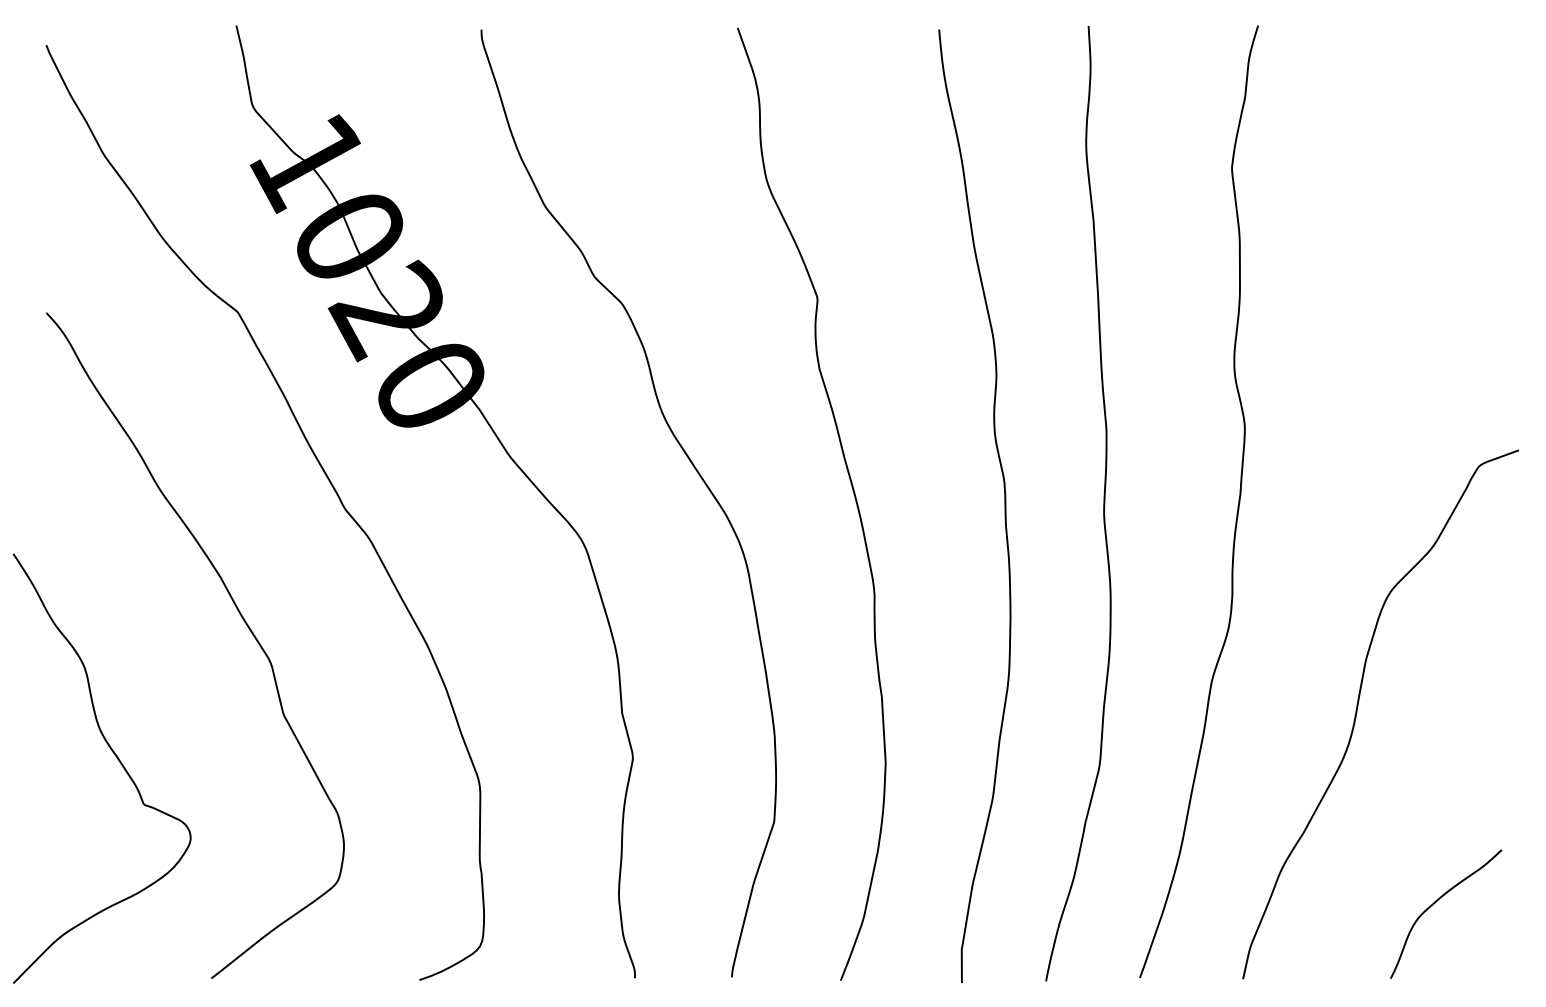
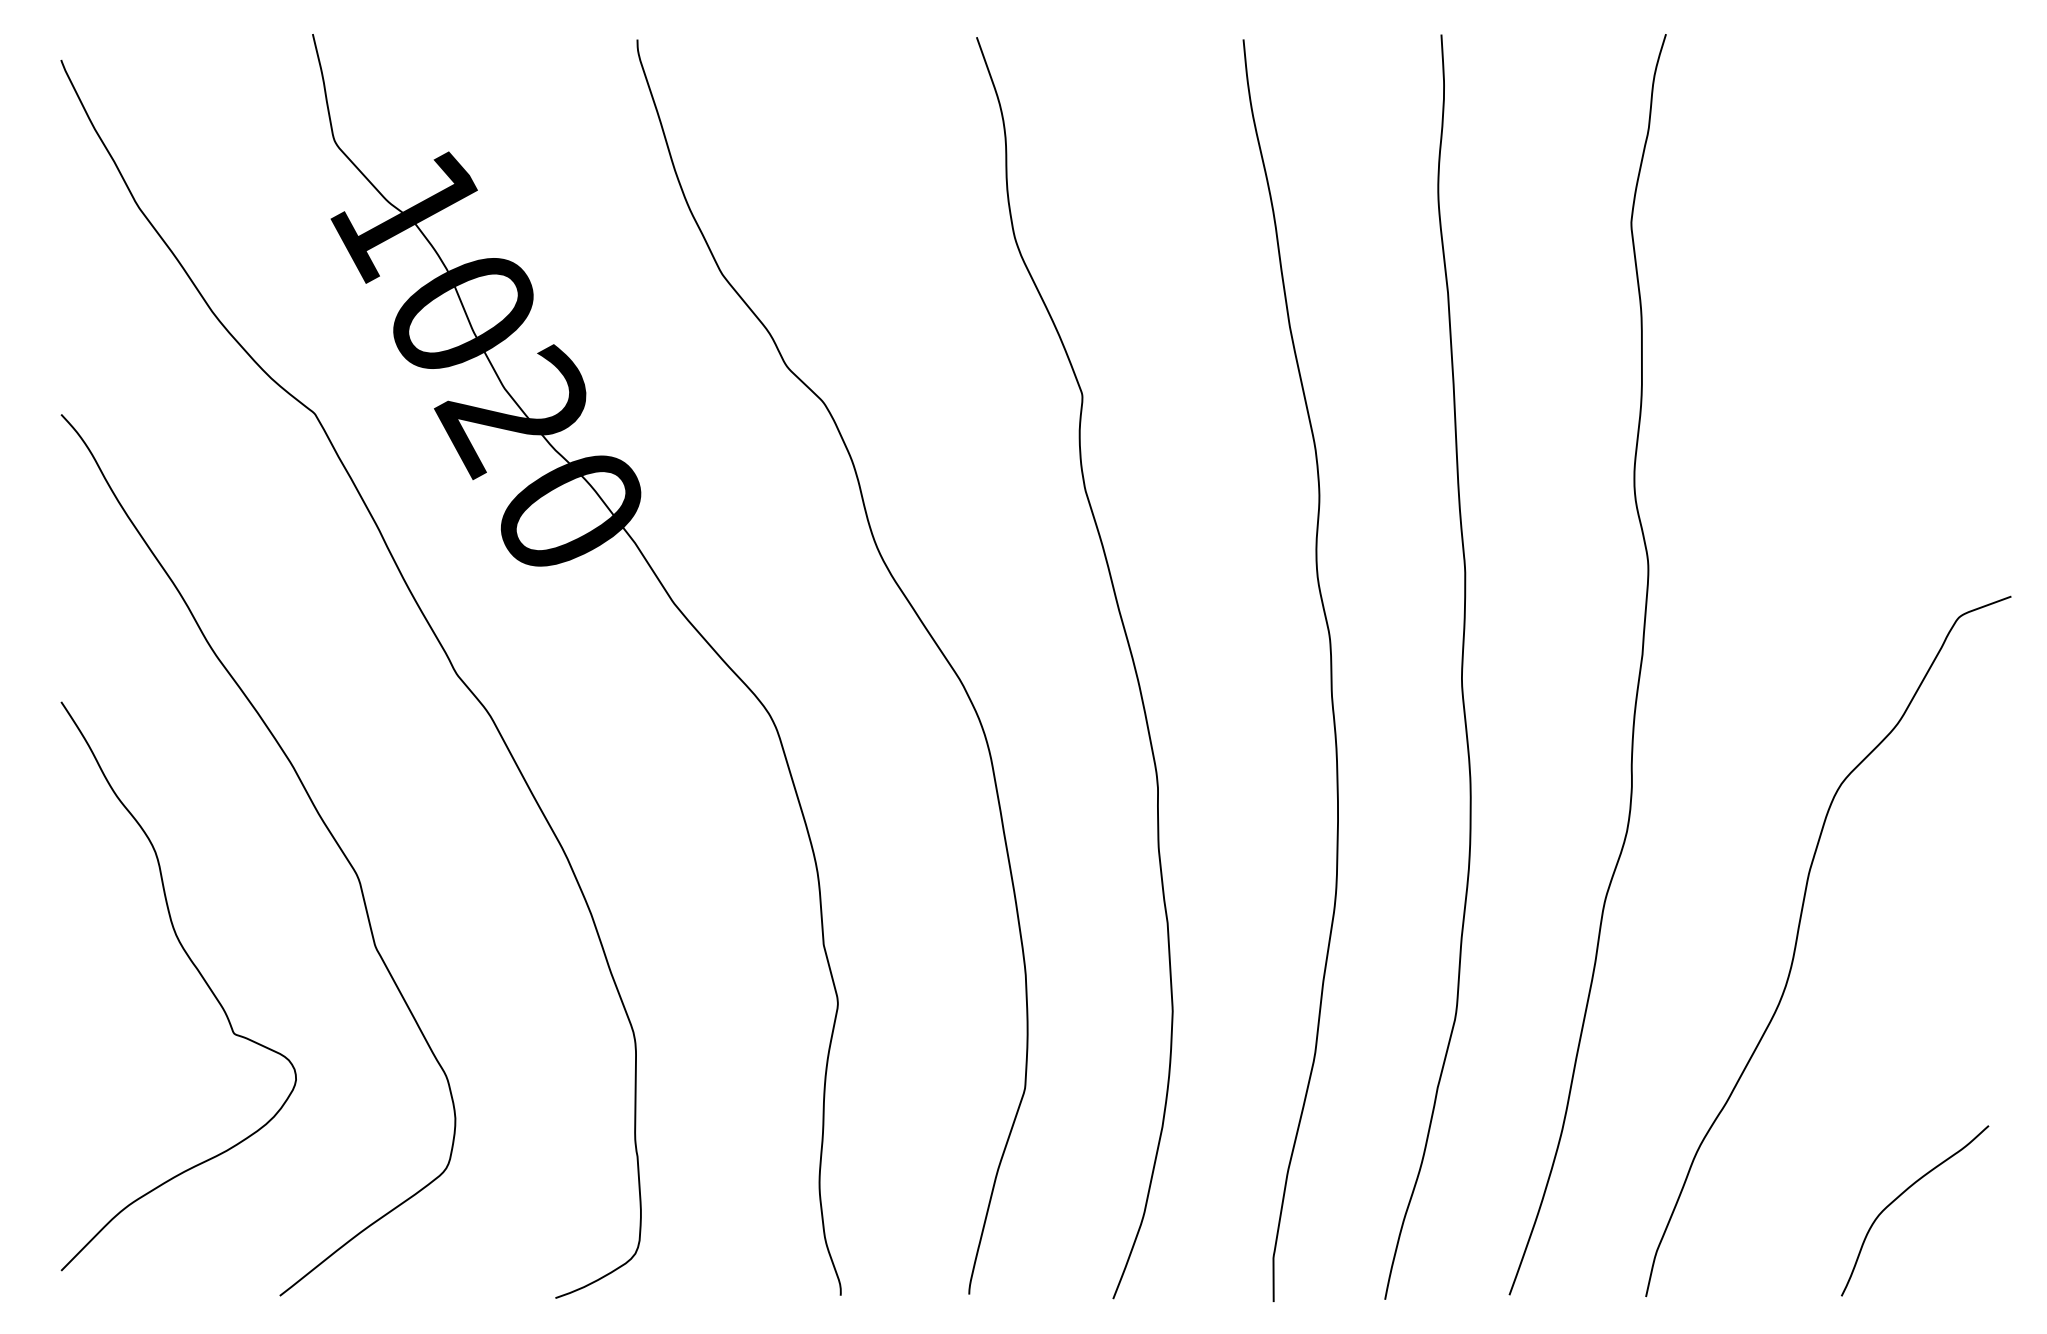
curve: (116, 758) -> (197, 972), moved

